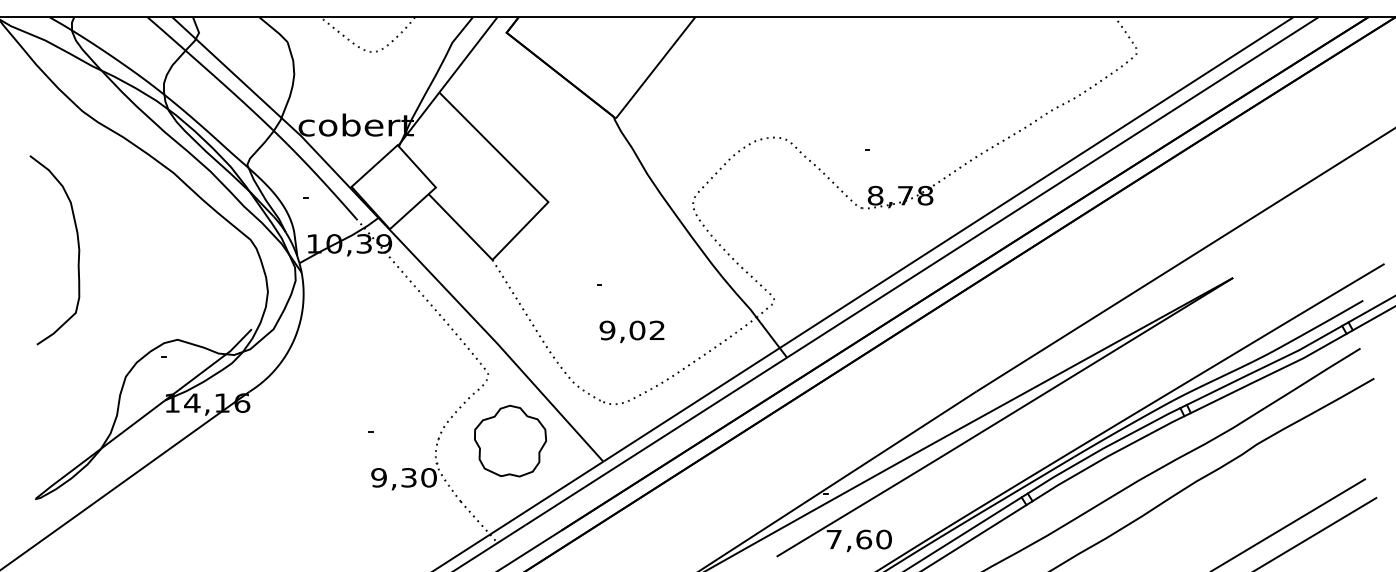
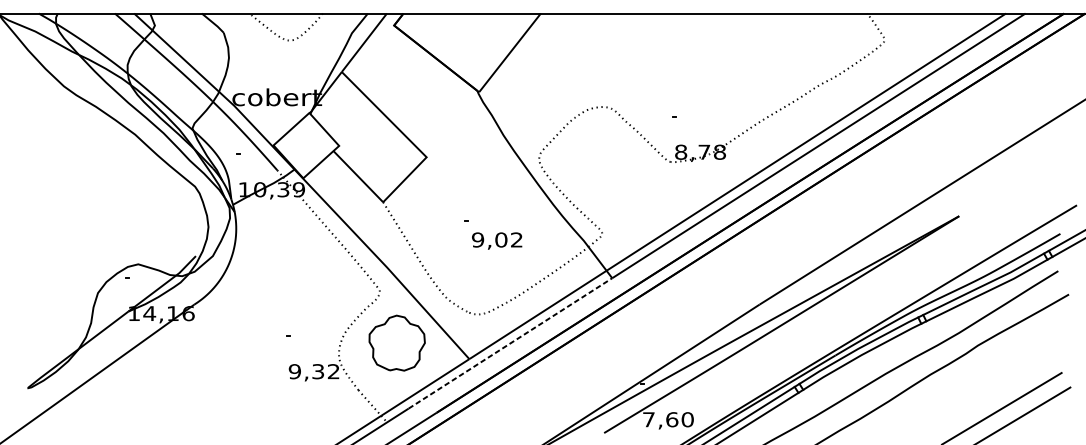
curve: (77, 245) -> (60, 190), removed
text: (631, 331) -> (496, 240), moved
line: (656, 441) -> (510, 343), solid -> dashed
text: (428, 477) -> (333, 371), 9,30 -> 9,32

